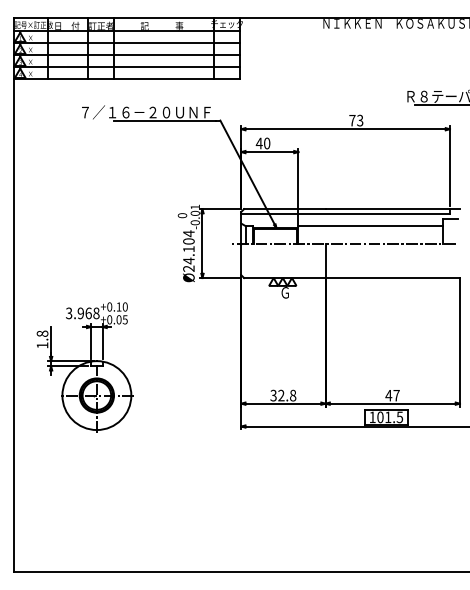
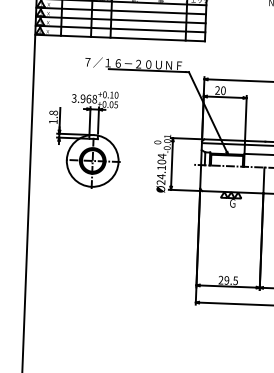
text: (258, 143) -> (216, 90), 40 -> 20
part: (84, 367) -> (84, 139), moved
text: (283, 395) -> (228, 280), 32.8 -> 29.5

